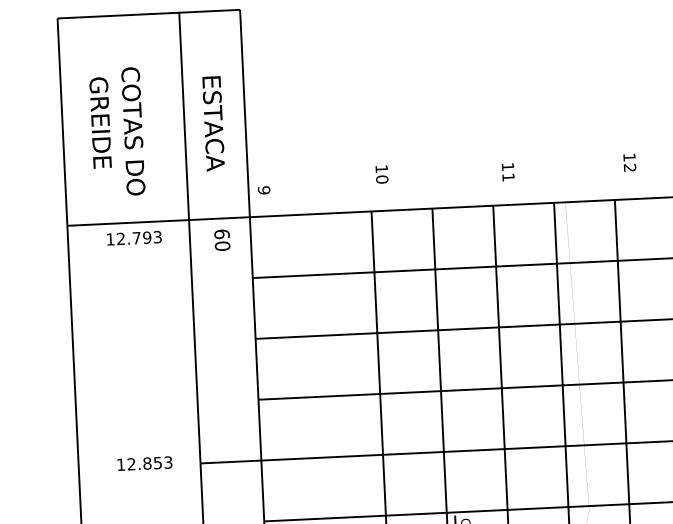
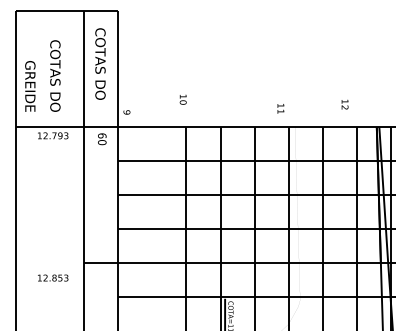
text: (212, 106) -> (100, 64), ESTACA -> COTAS DO
text: (100, 122) -> (30, 86), moved
text: (628, 162) -> (344, 104), moved
text: (507, 171) -> (280, 108), moved
text: (380, 174) -> (182, 99), moved
text: (145, 462) -> (53, 277), moved

